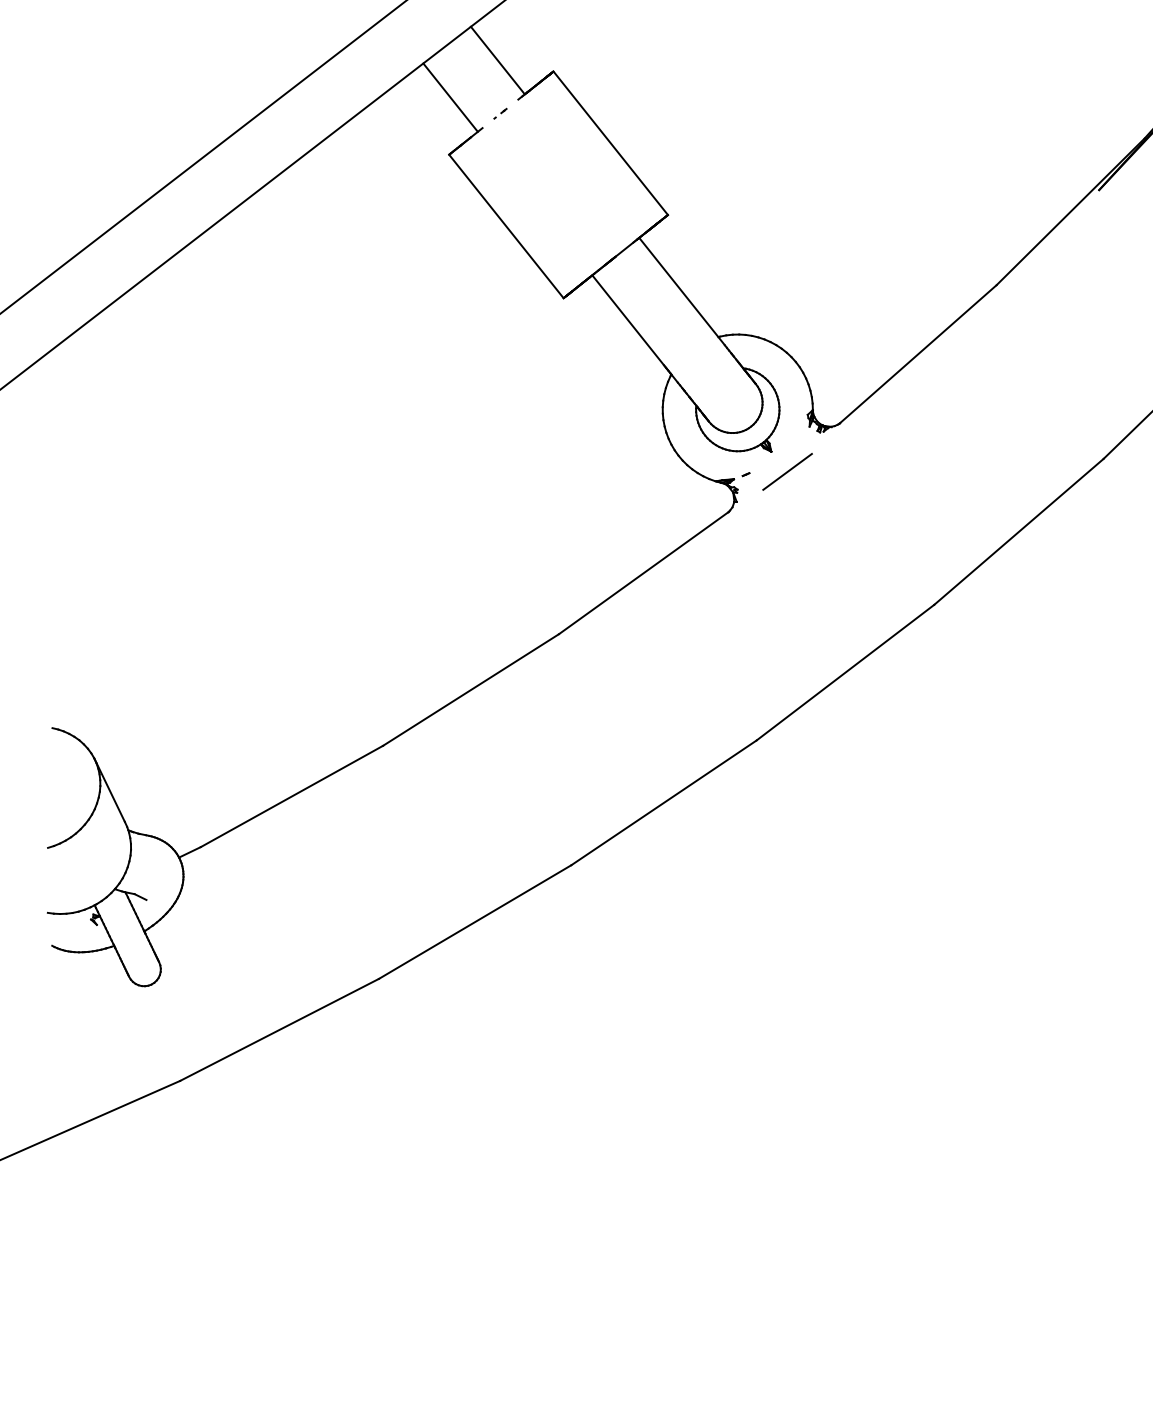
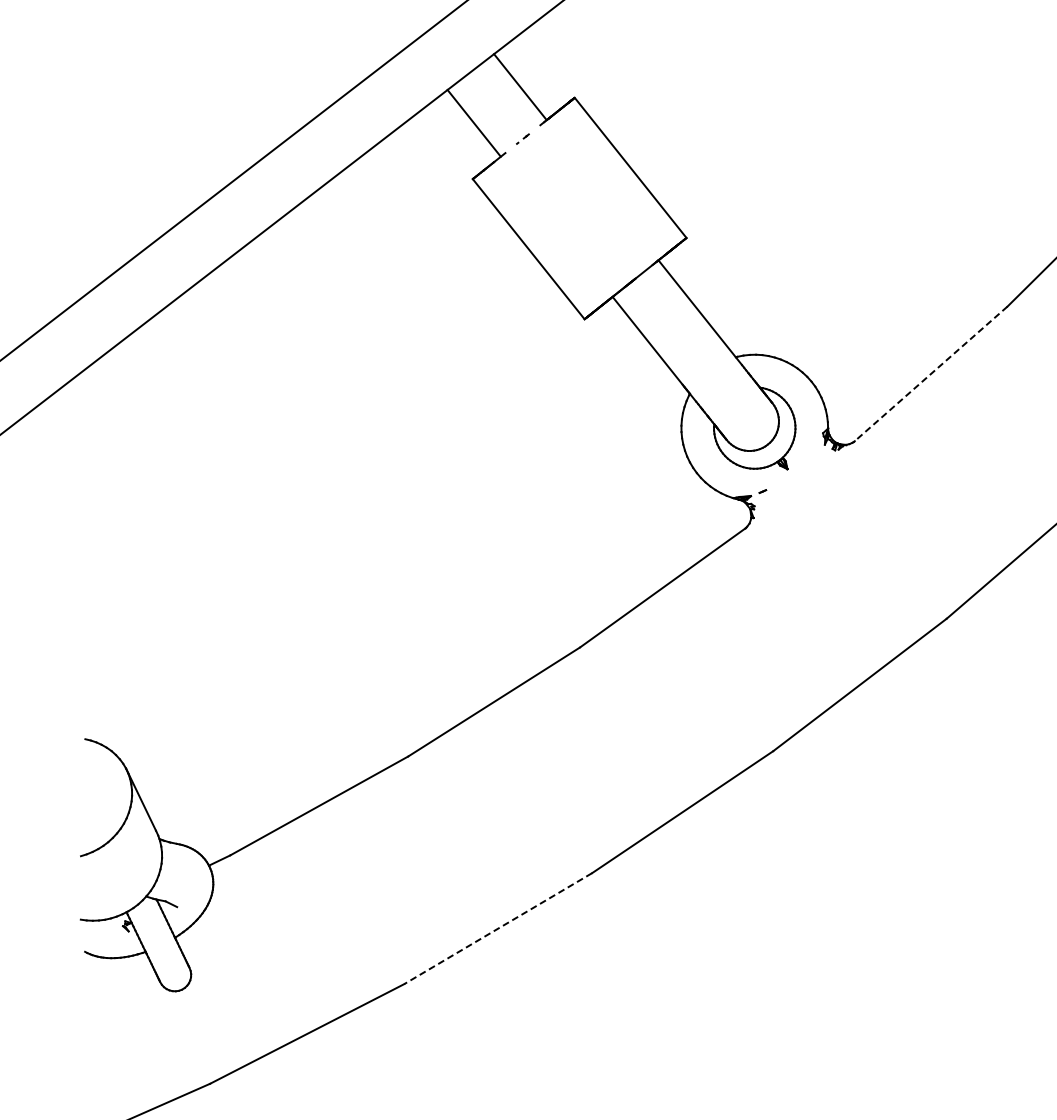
line: (918, 354) -> (931, 374), solid -> dashed
line: (787, 471) -> (803, 488), removed
line: (475, 922) -> (498, 929), solid -> dashed

